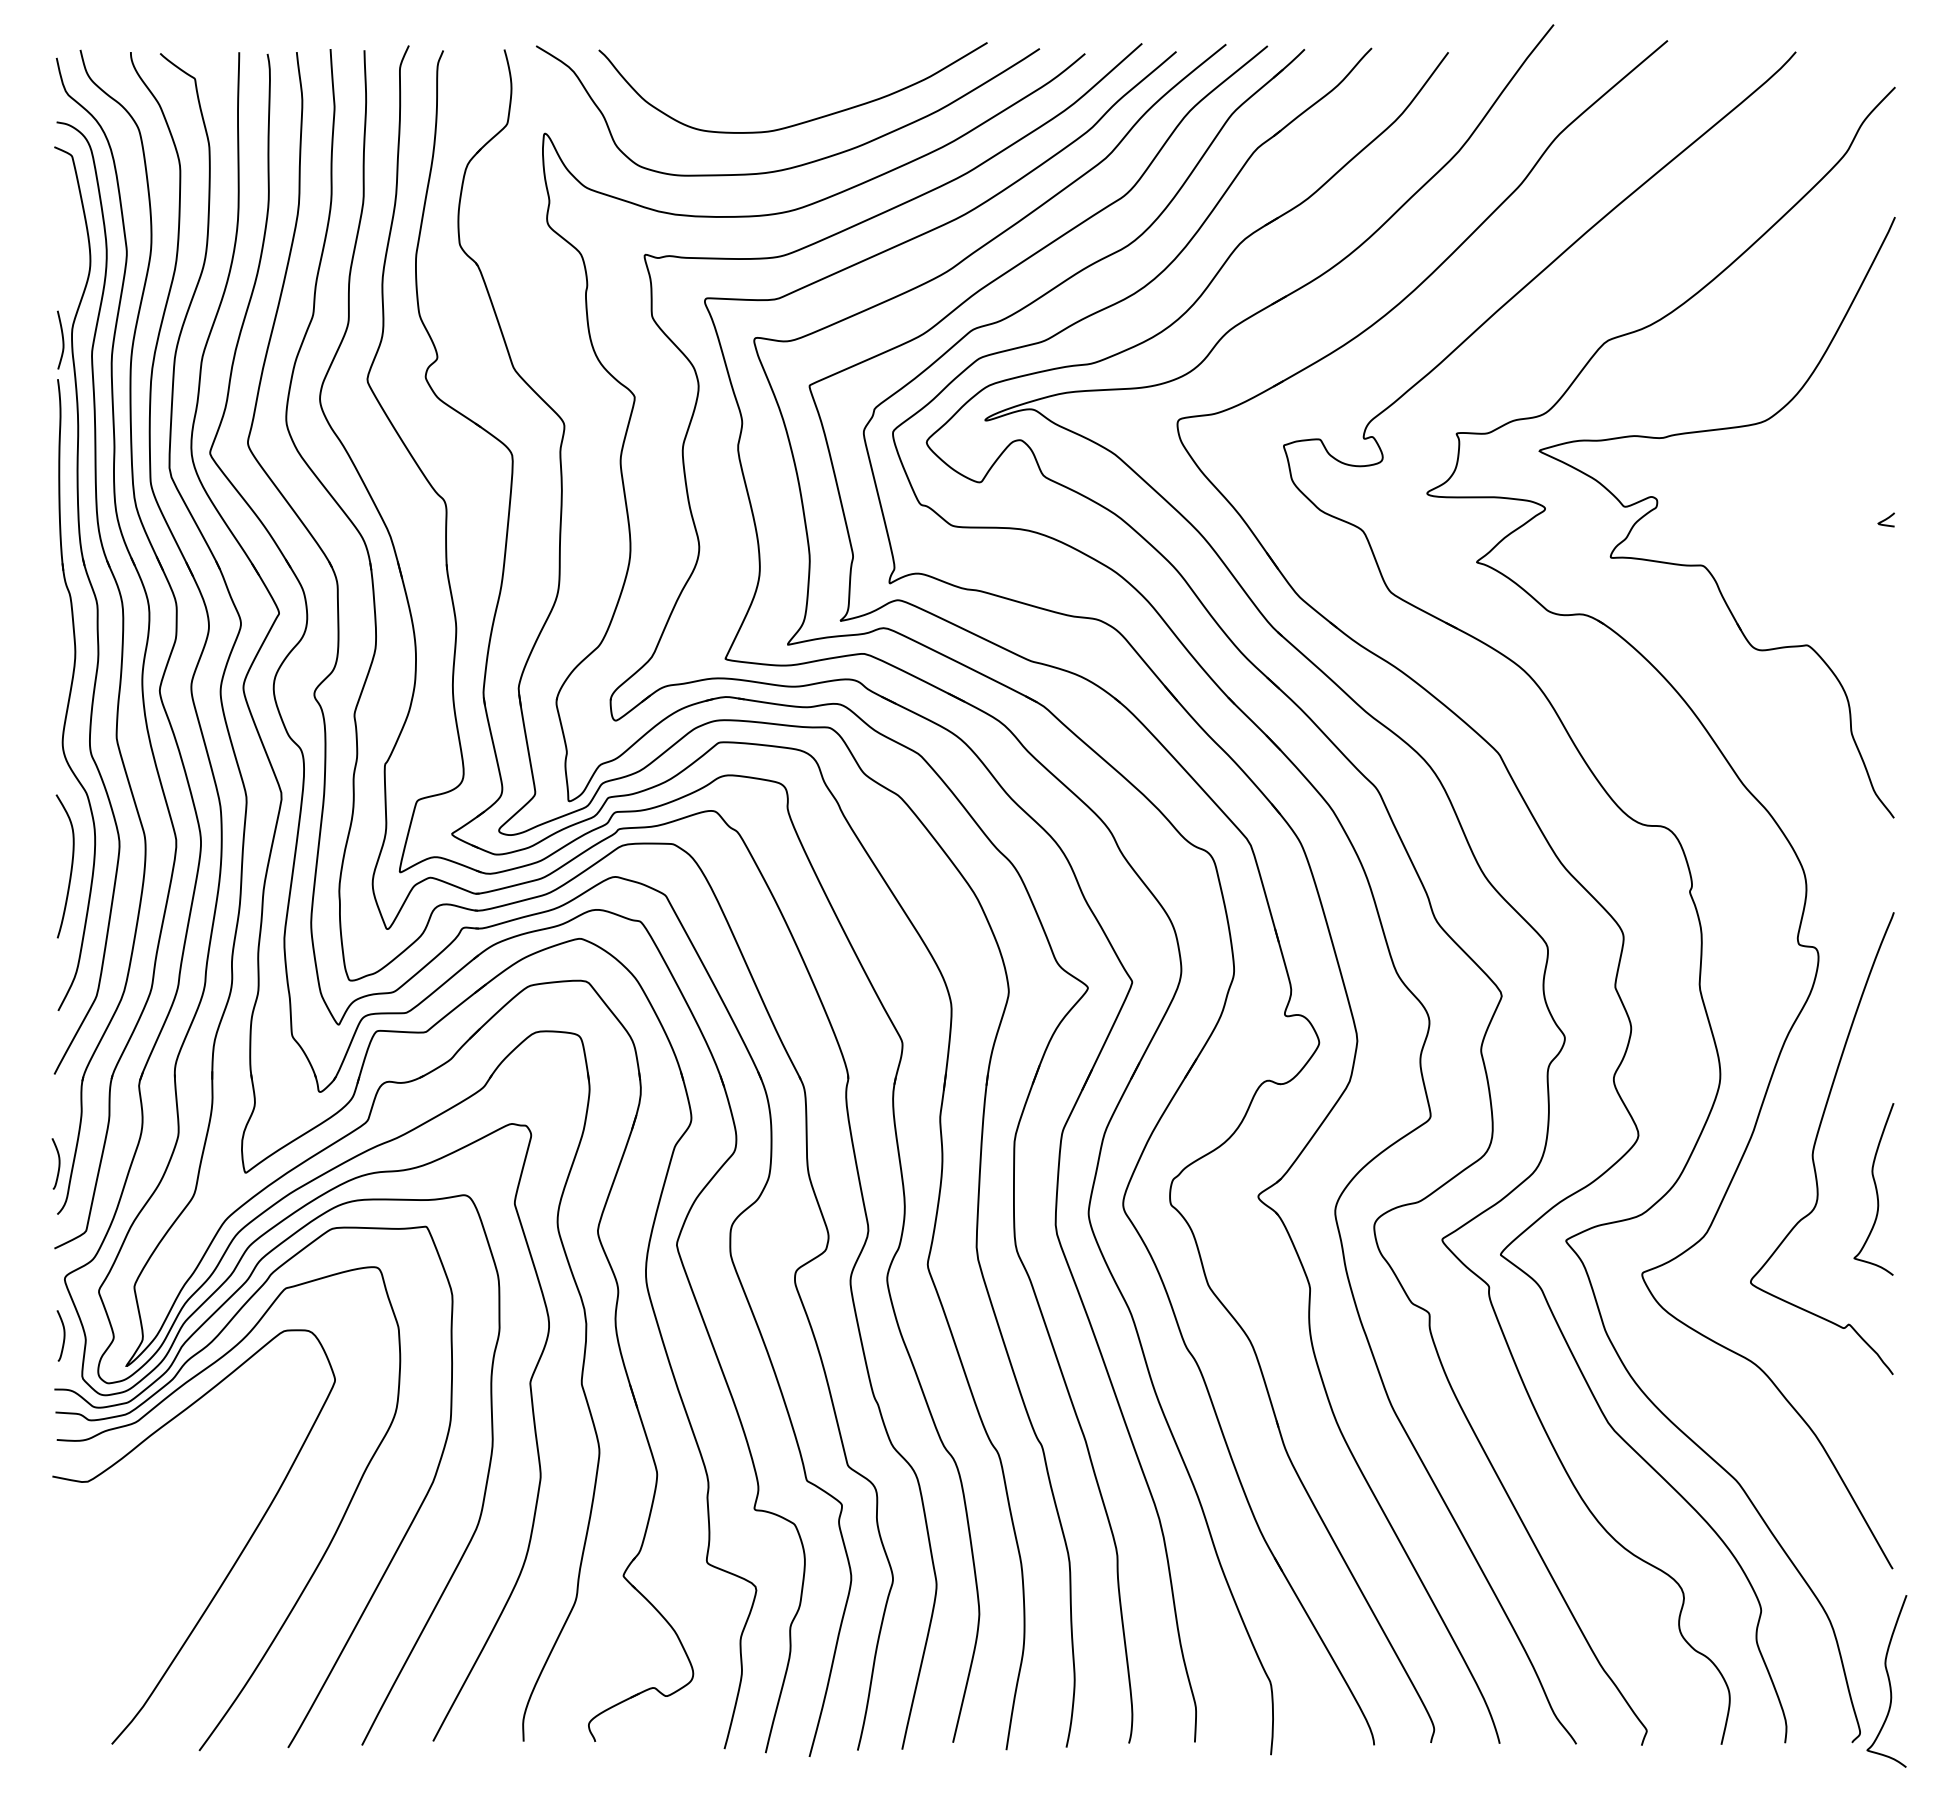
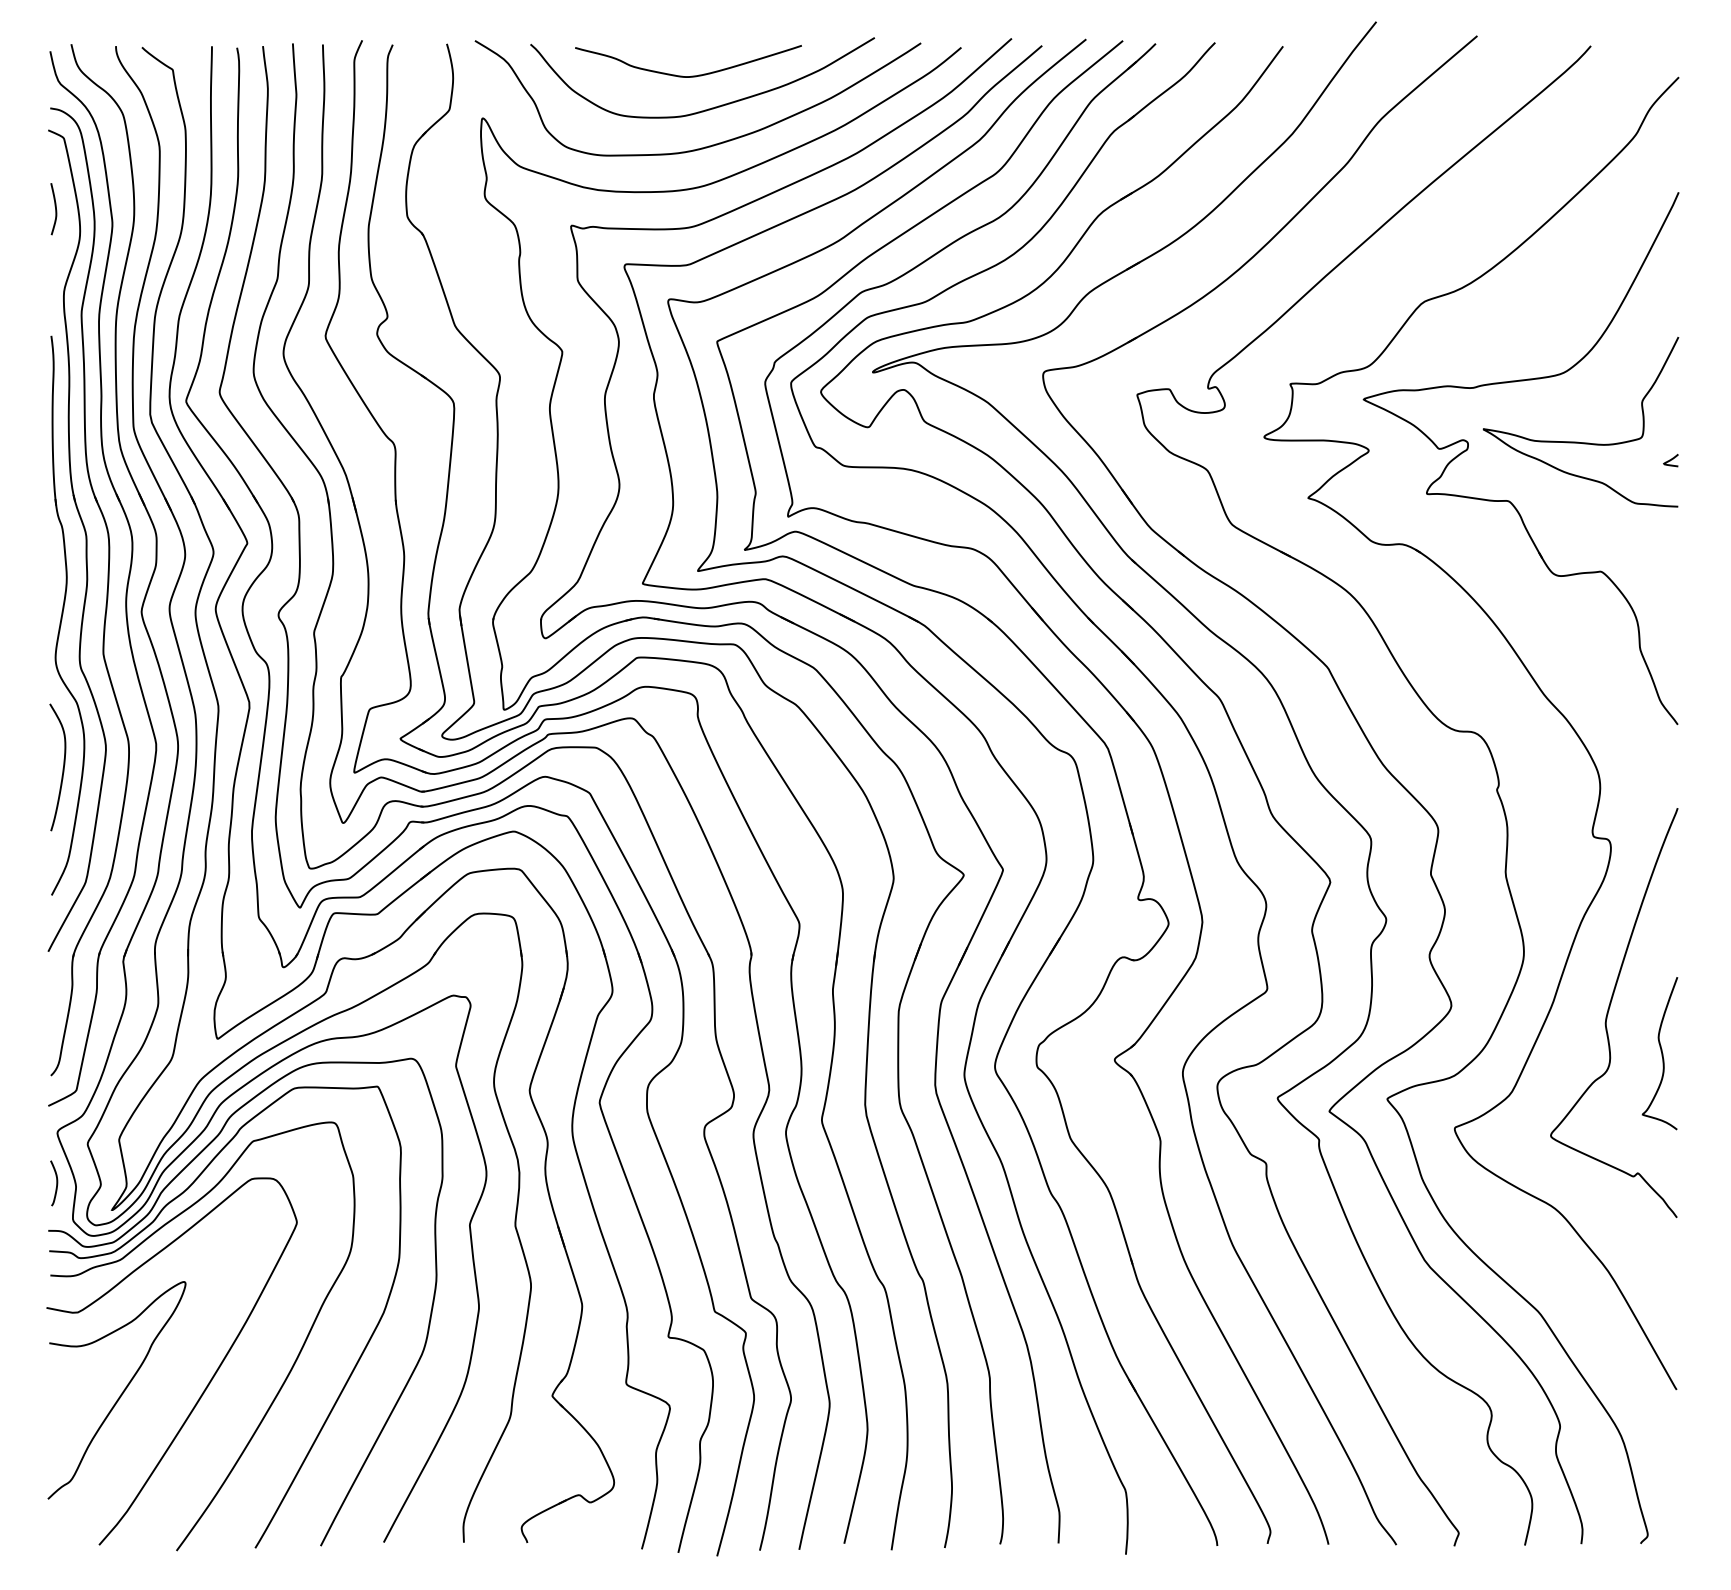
curve: (779, 85) -> (690, 75), added
curve: (62, 339) -> (55, 208), moved
curve: (1780, 498) -> (1577, 441), added
curve: (58, 1163) -> (51, 1030), removed
curve: (136, 1573) -> (120, 1393), added
curve: (1888, 1681) -> (1672, 1489), removed

